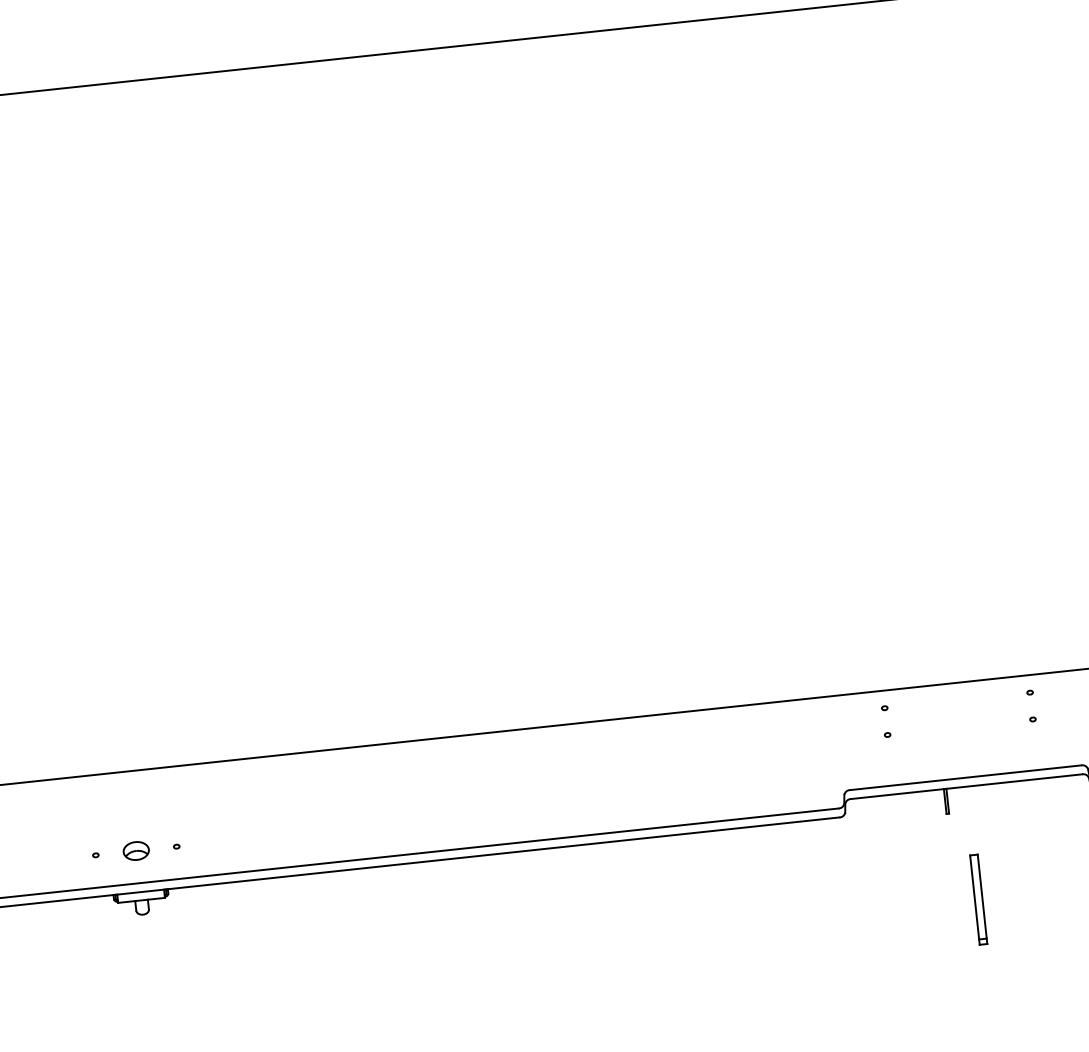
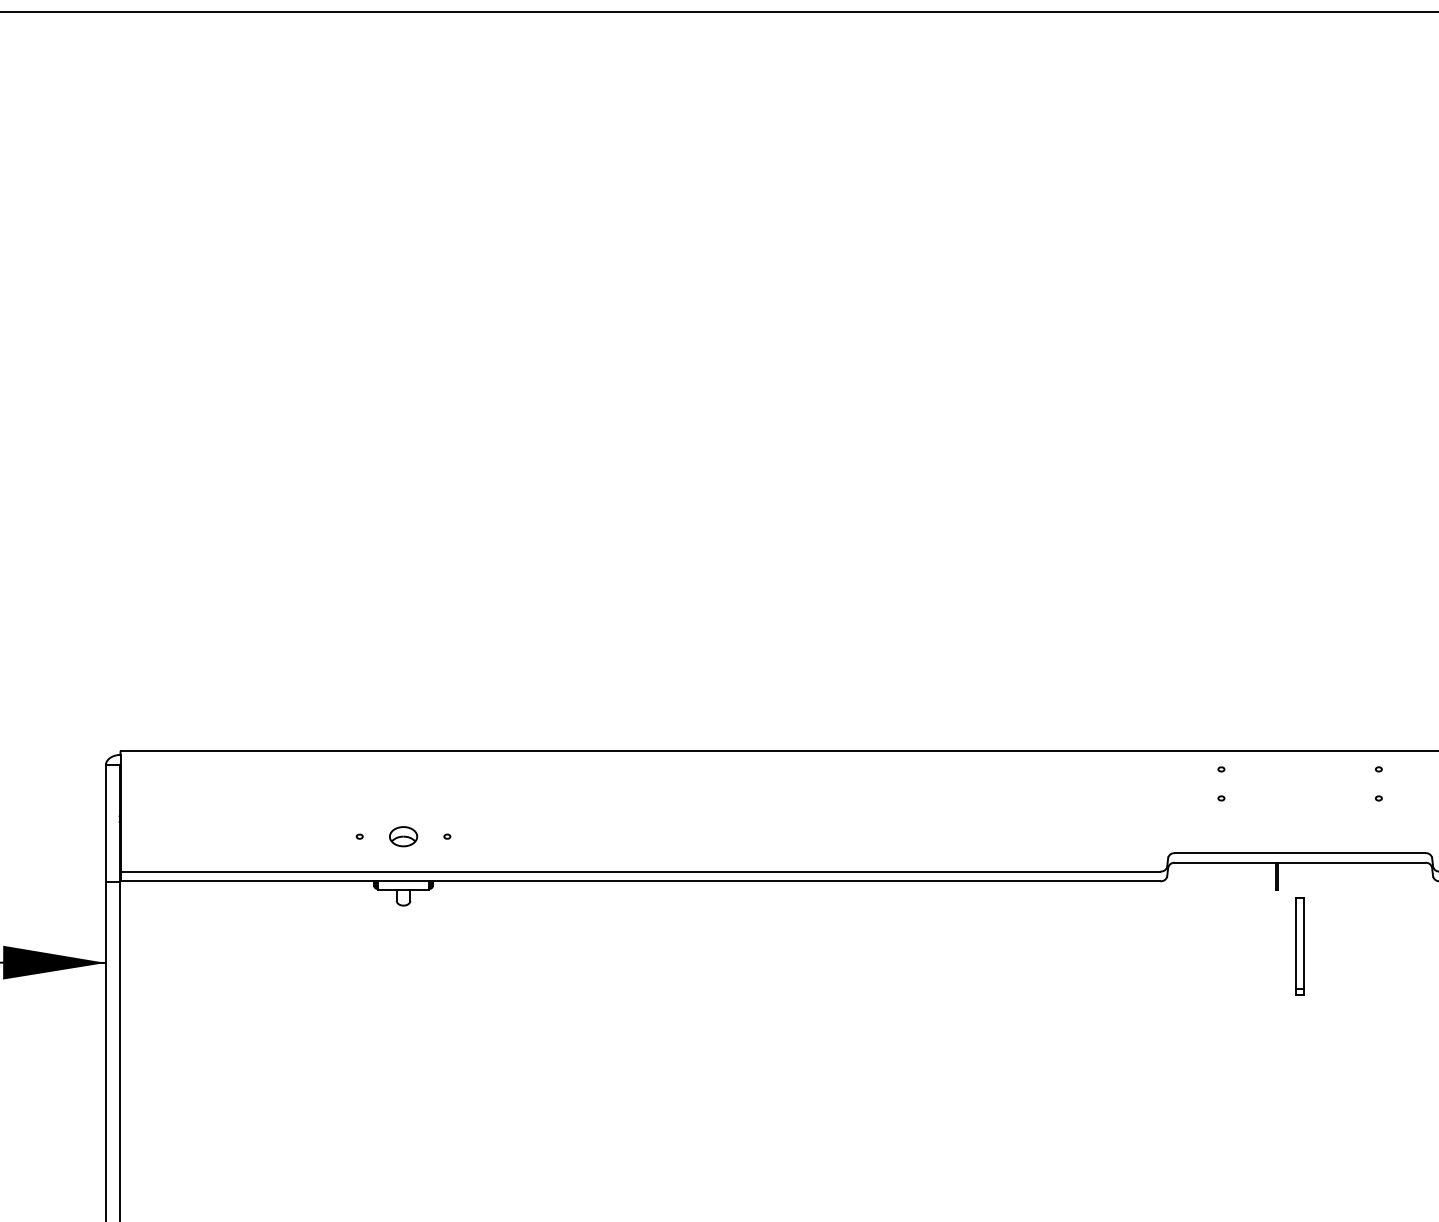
part: (978, 900) -> (1299, 946), moved

